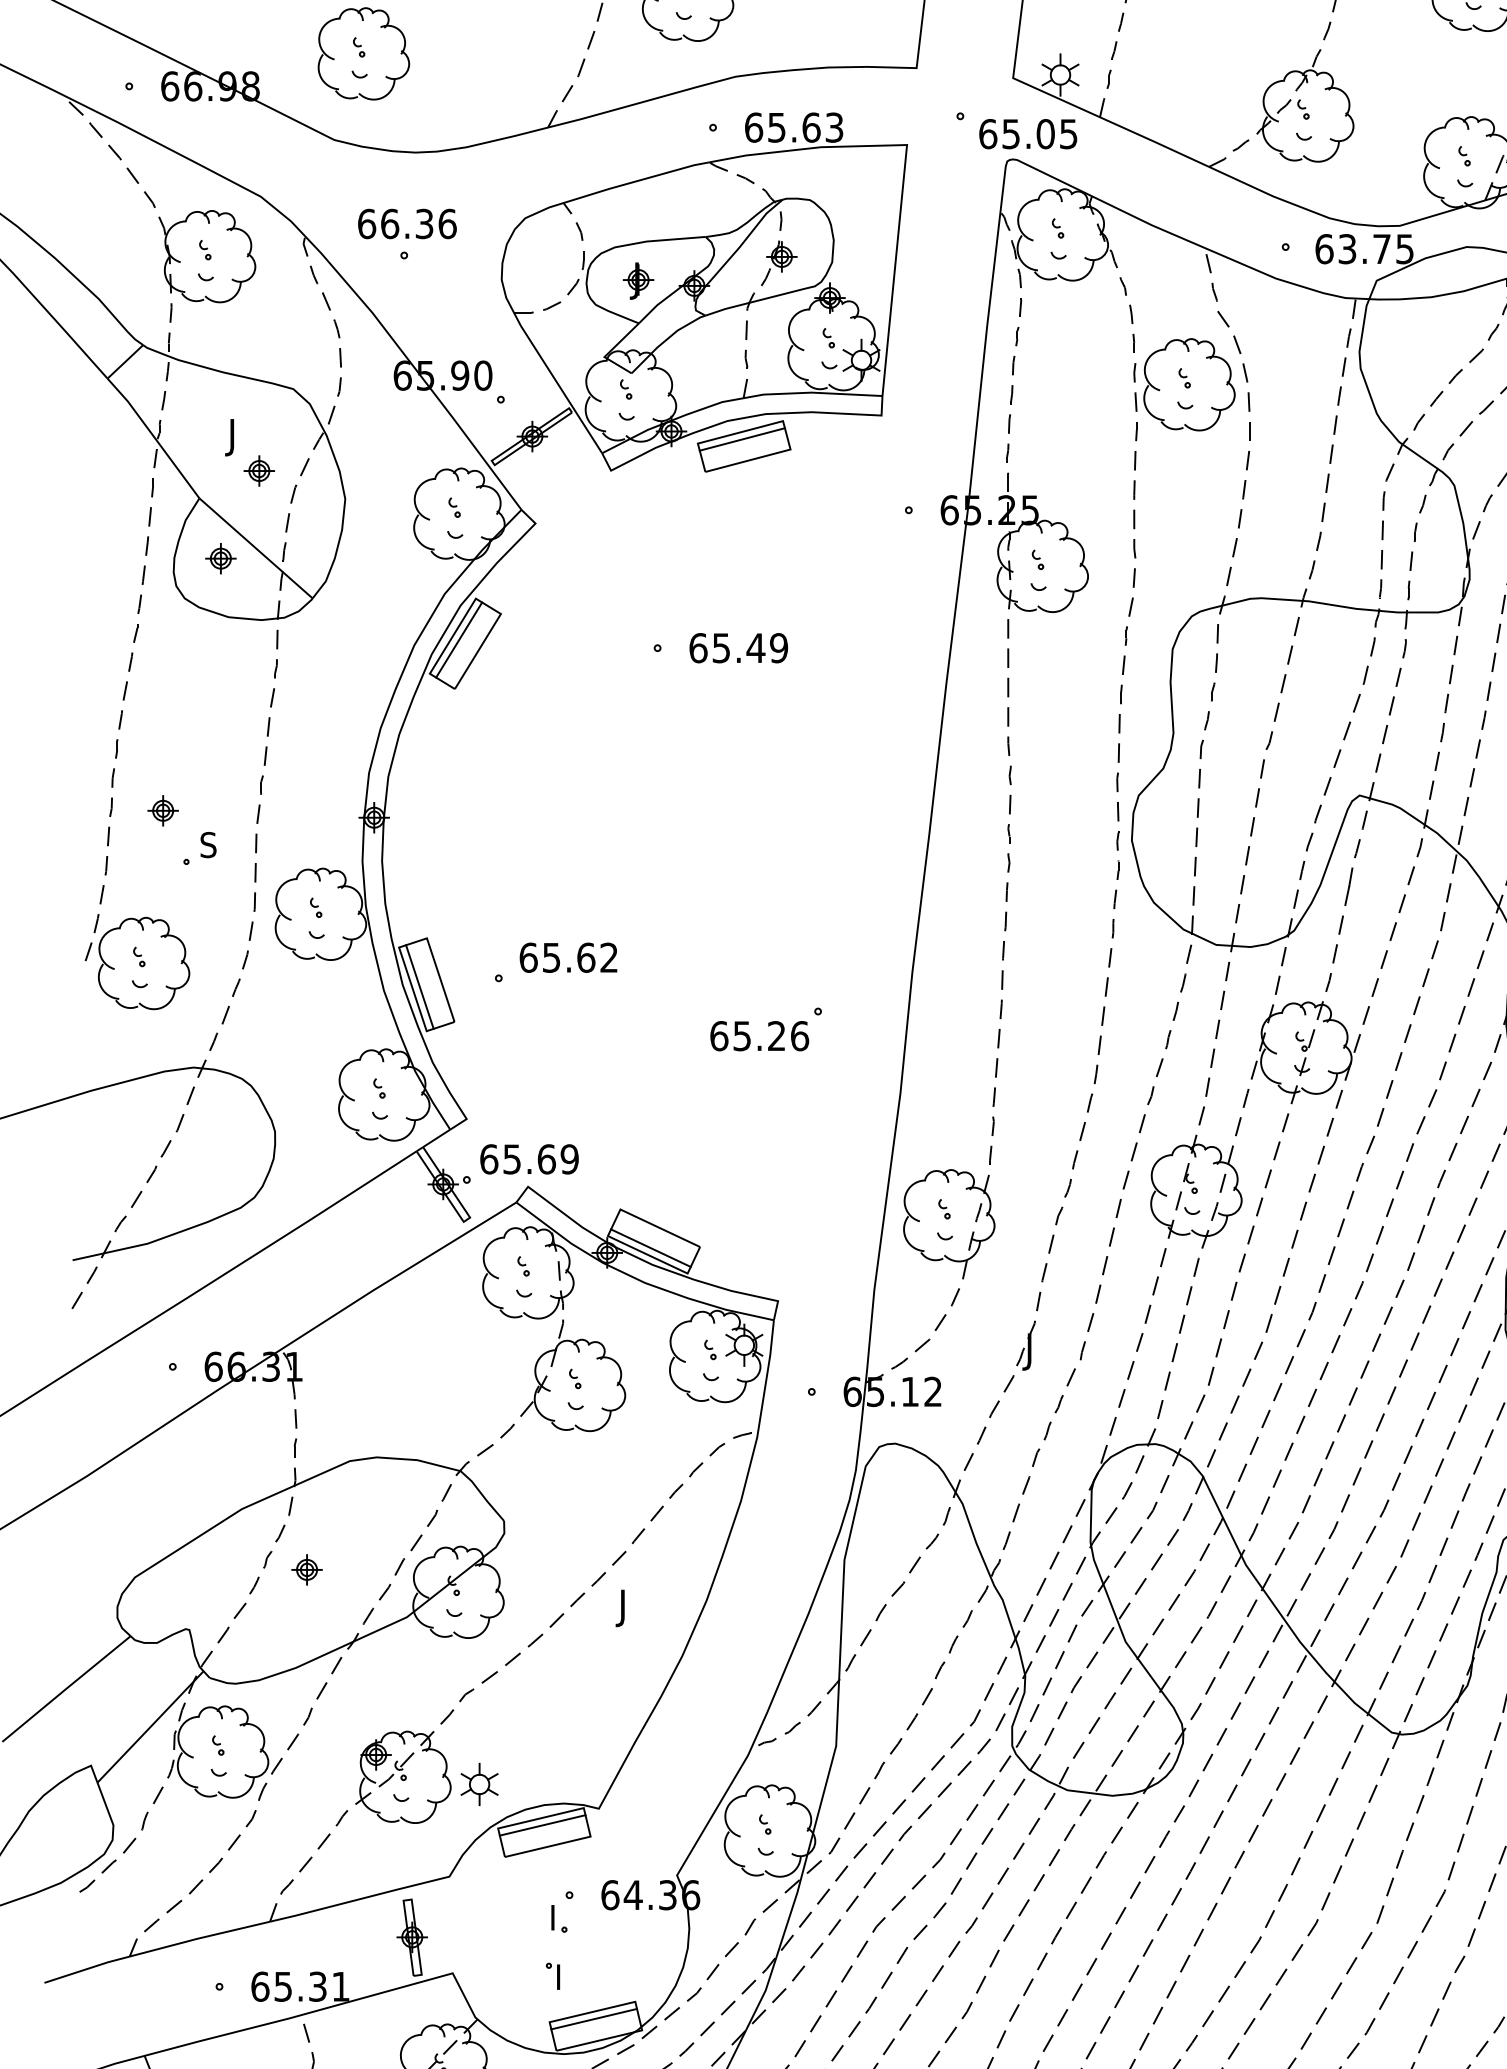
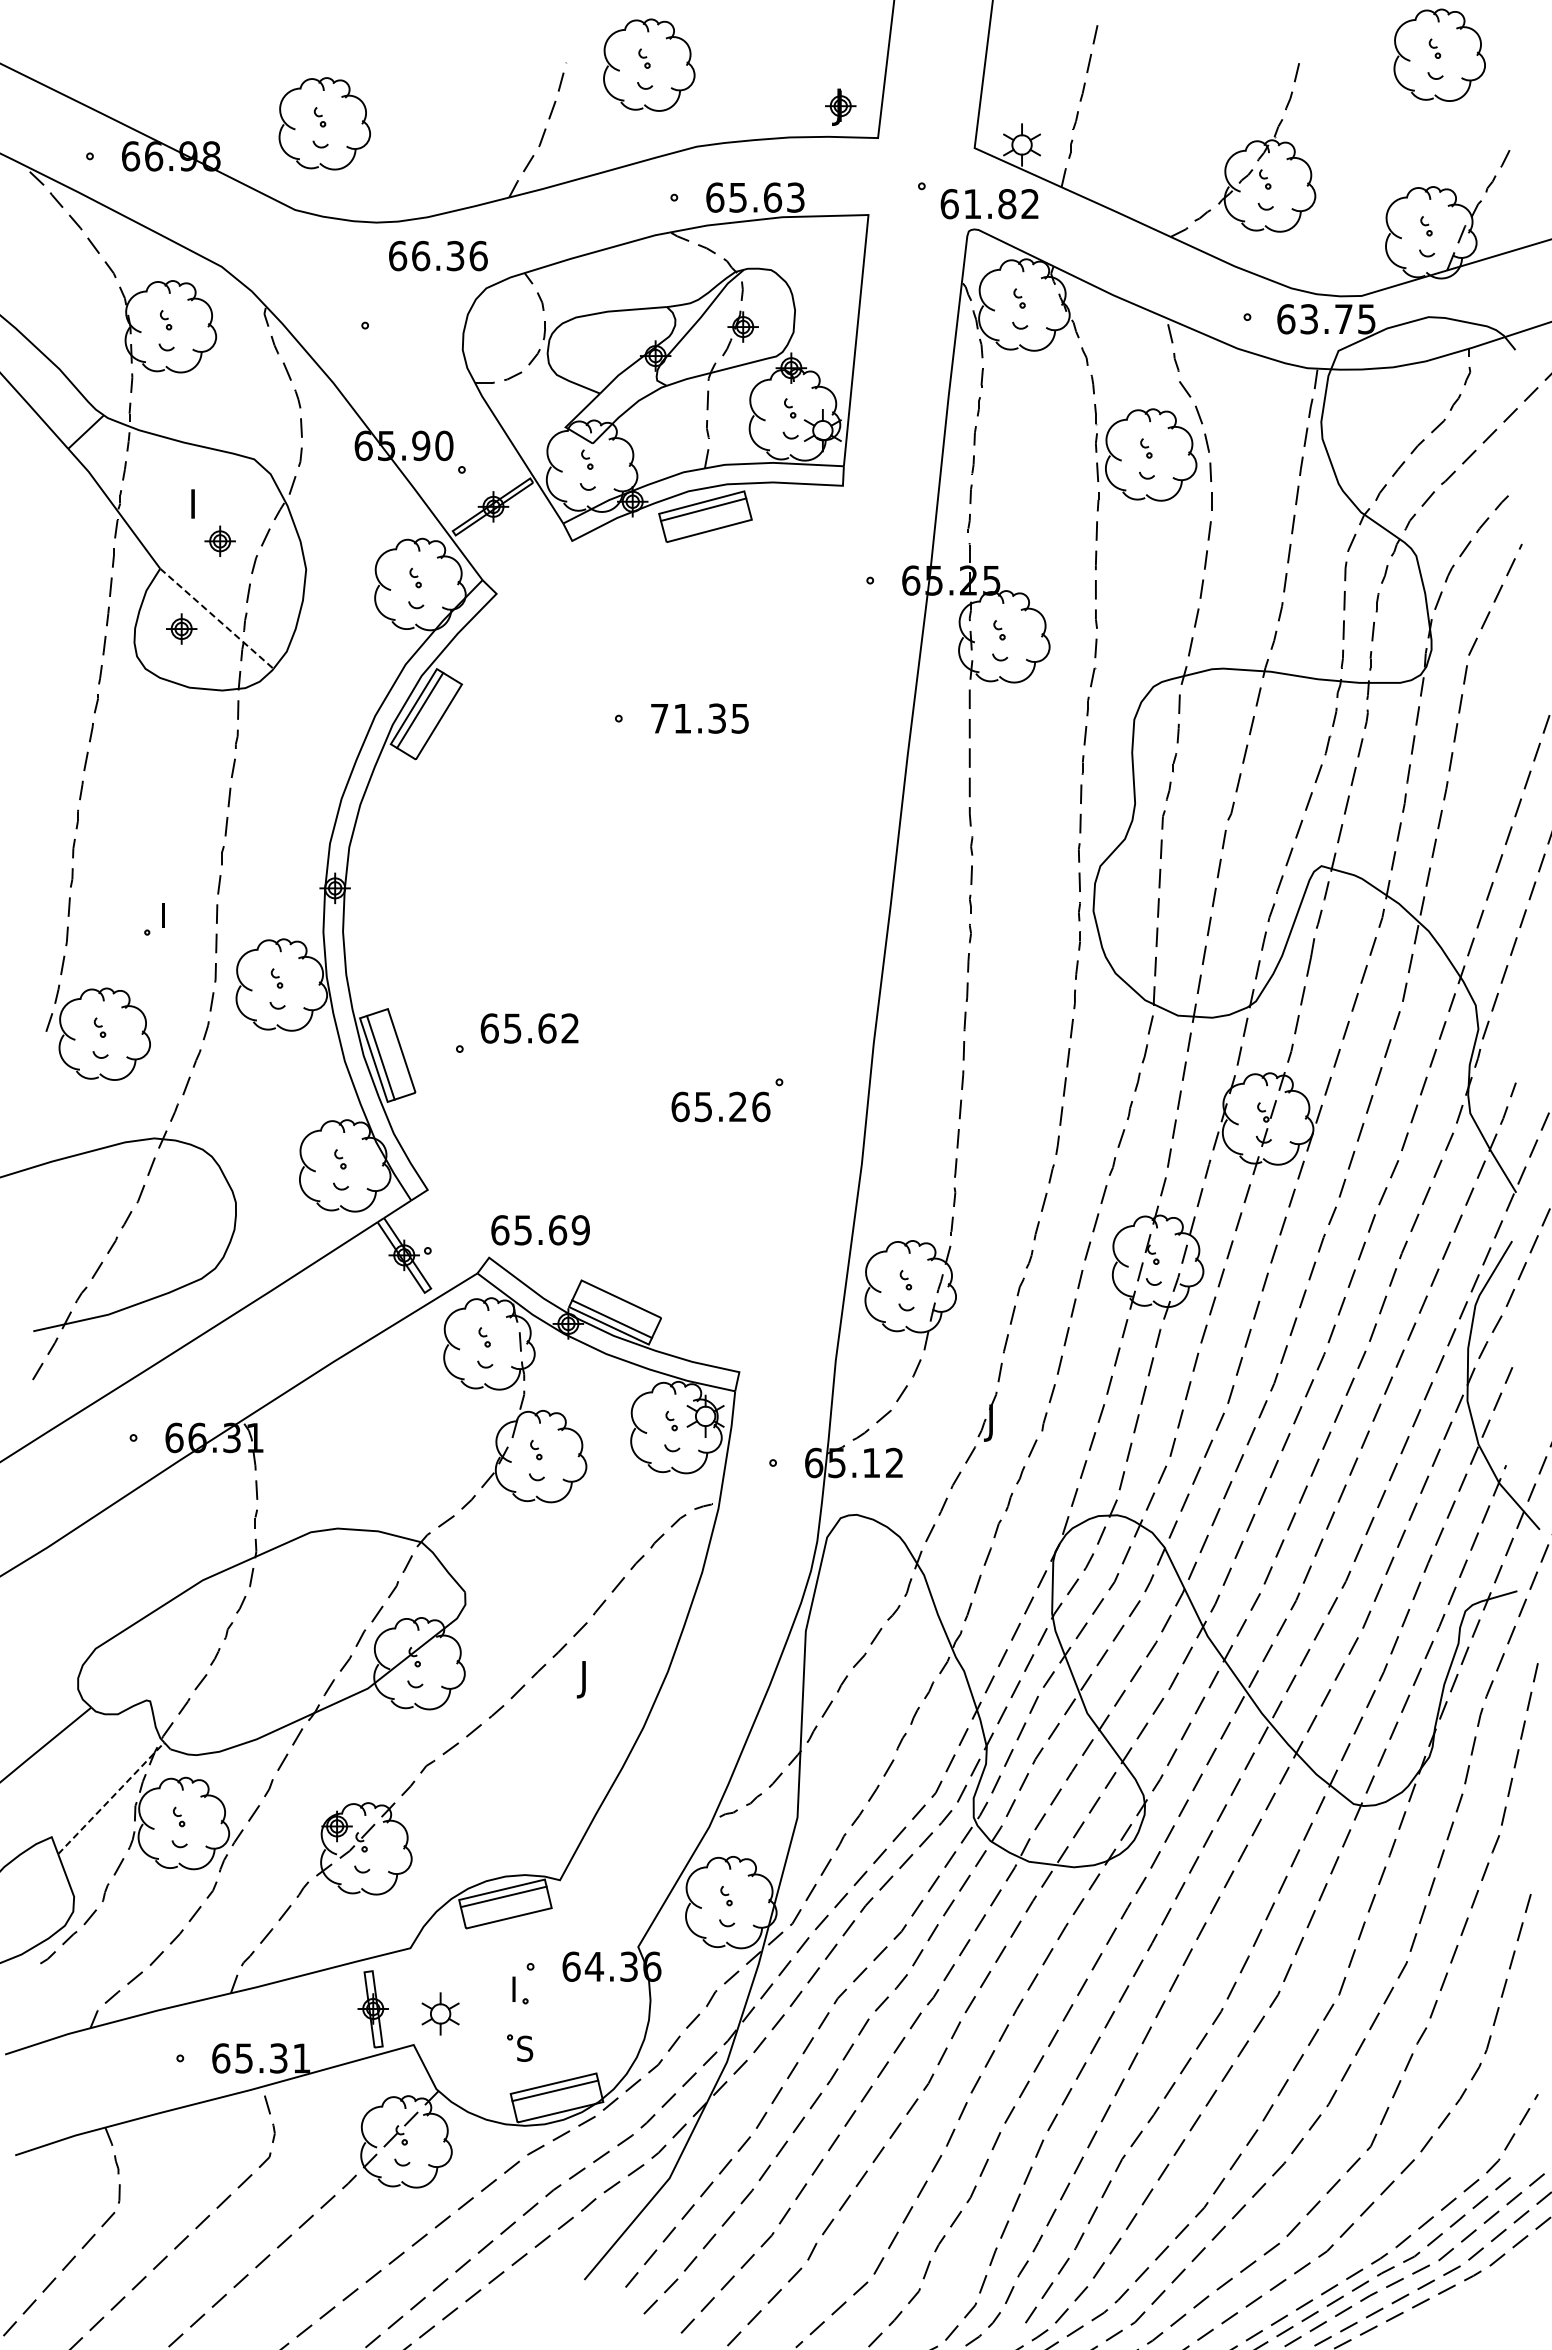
text: (1039, 134) -> (1001, 204), 65.05 -> 61.82
text: (407, 223) -> (438, 255), moved
part: (638, 280) -> (840, 106), moved
text: (228, 452) -> (189, 522), J -> I
line: (255, 548) -> (216, 618), solid -> dashed
text: (738, 648) -> (699, 718), 65.49 -> 71.35
part: (162, 810) -> (123, 881), removed
text: (208, 844) -> (169, 915), S -> I
text: (529, 1159) -> (540, 1230), moved
part: (306, 1569) -> (267, 1640), removed
line: (149, 1727) -> (110, 1798), solid -> dashed
part: (479, 1784) -> (440, 2013), moved
text: (564, 1976) -> (525, 2048), I -> S

